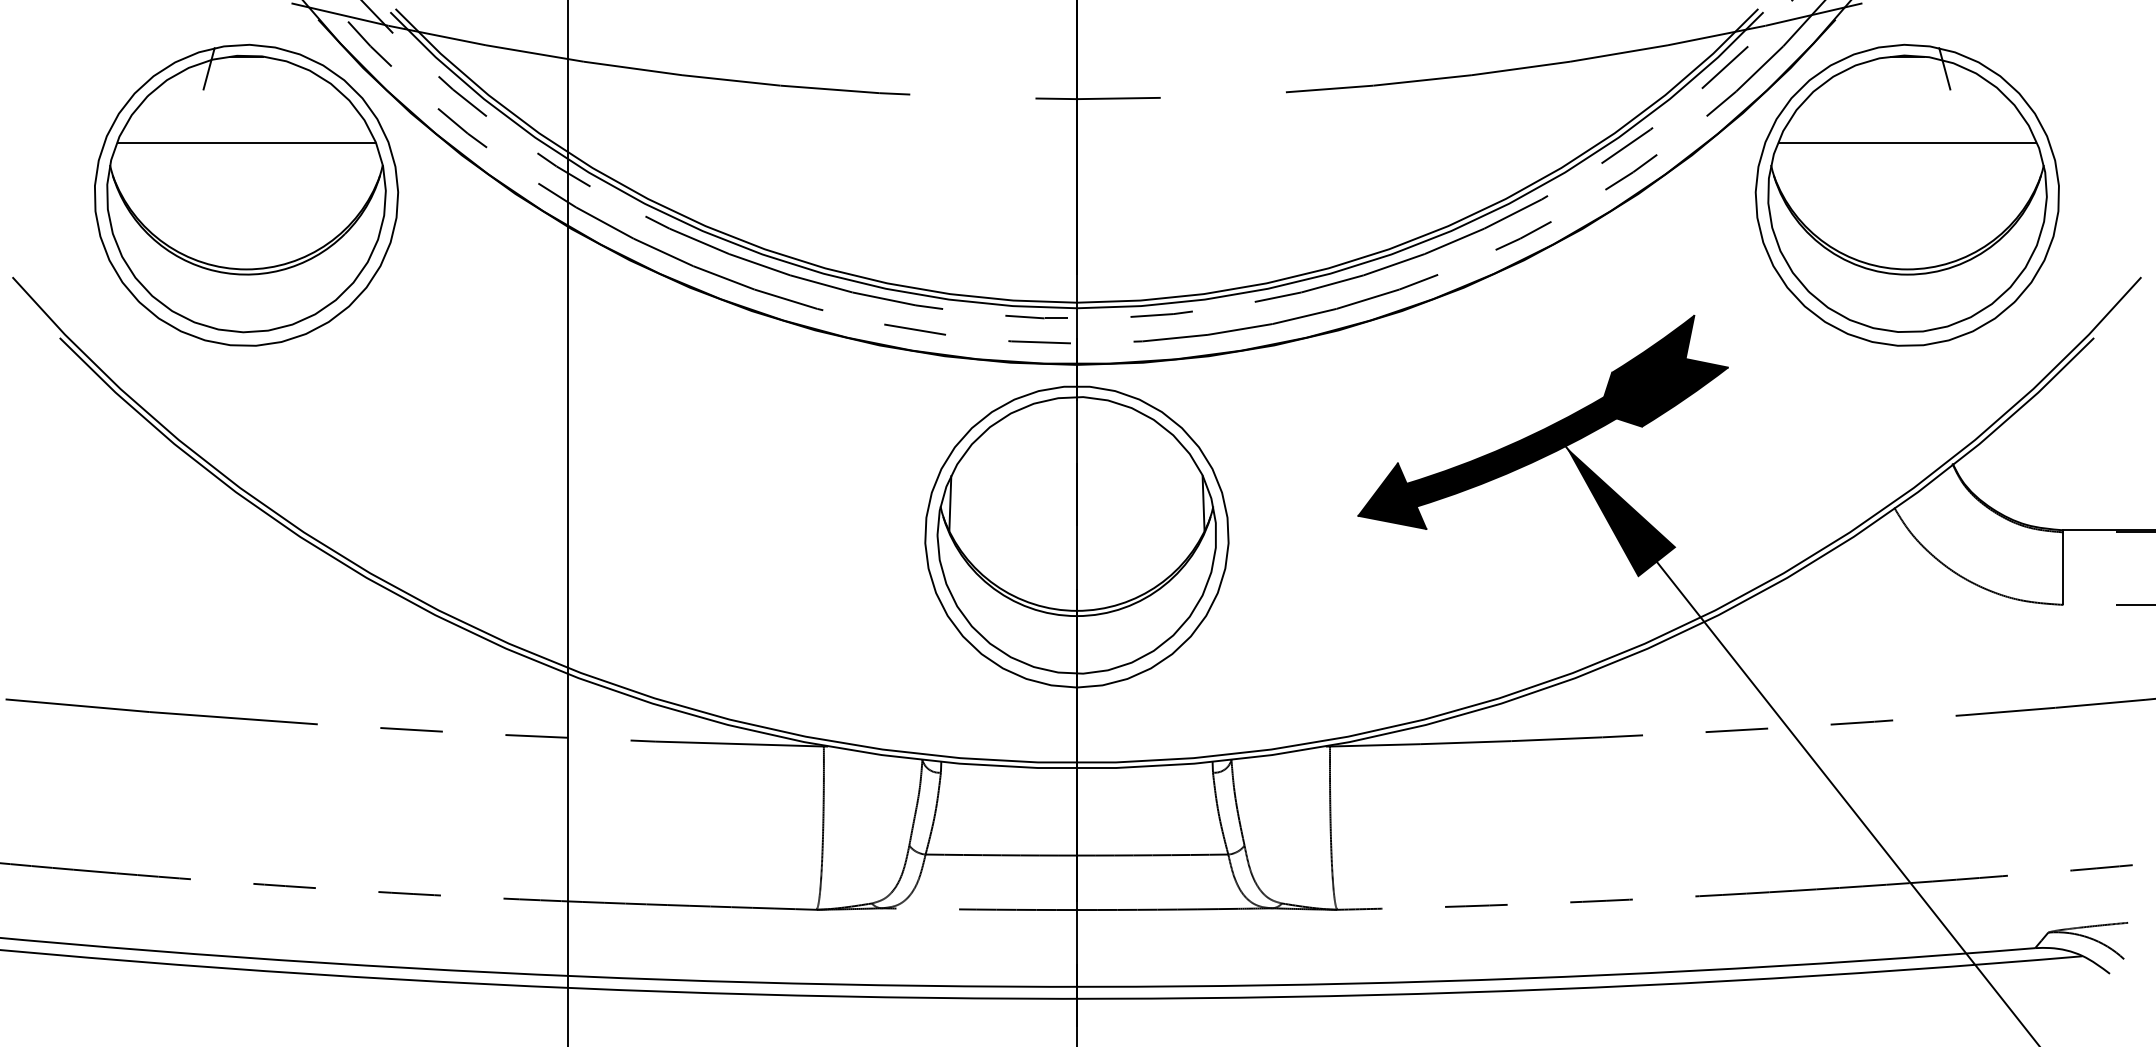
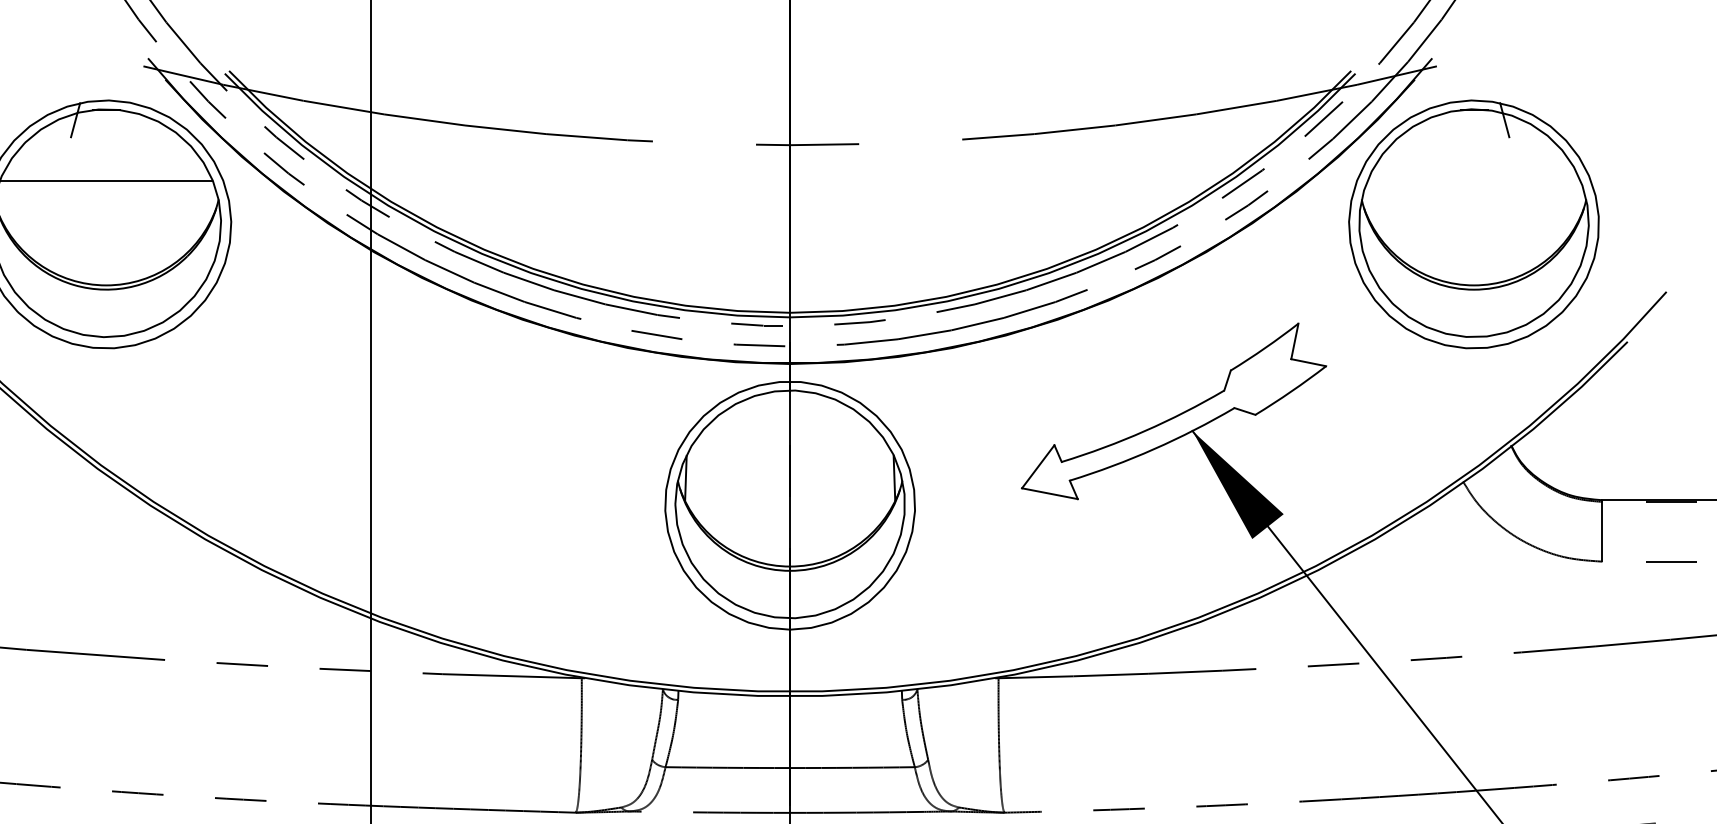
line: (1907, 143) -> (1474, 181), removed
fill: (1542, 421) -> (1173, 410), removed

